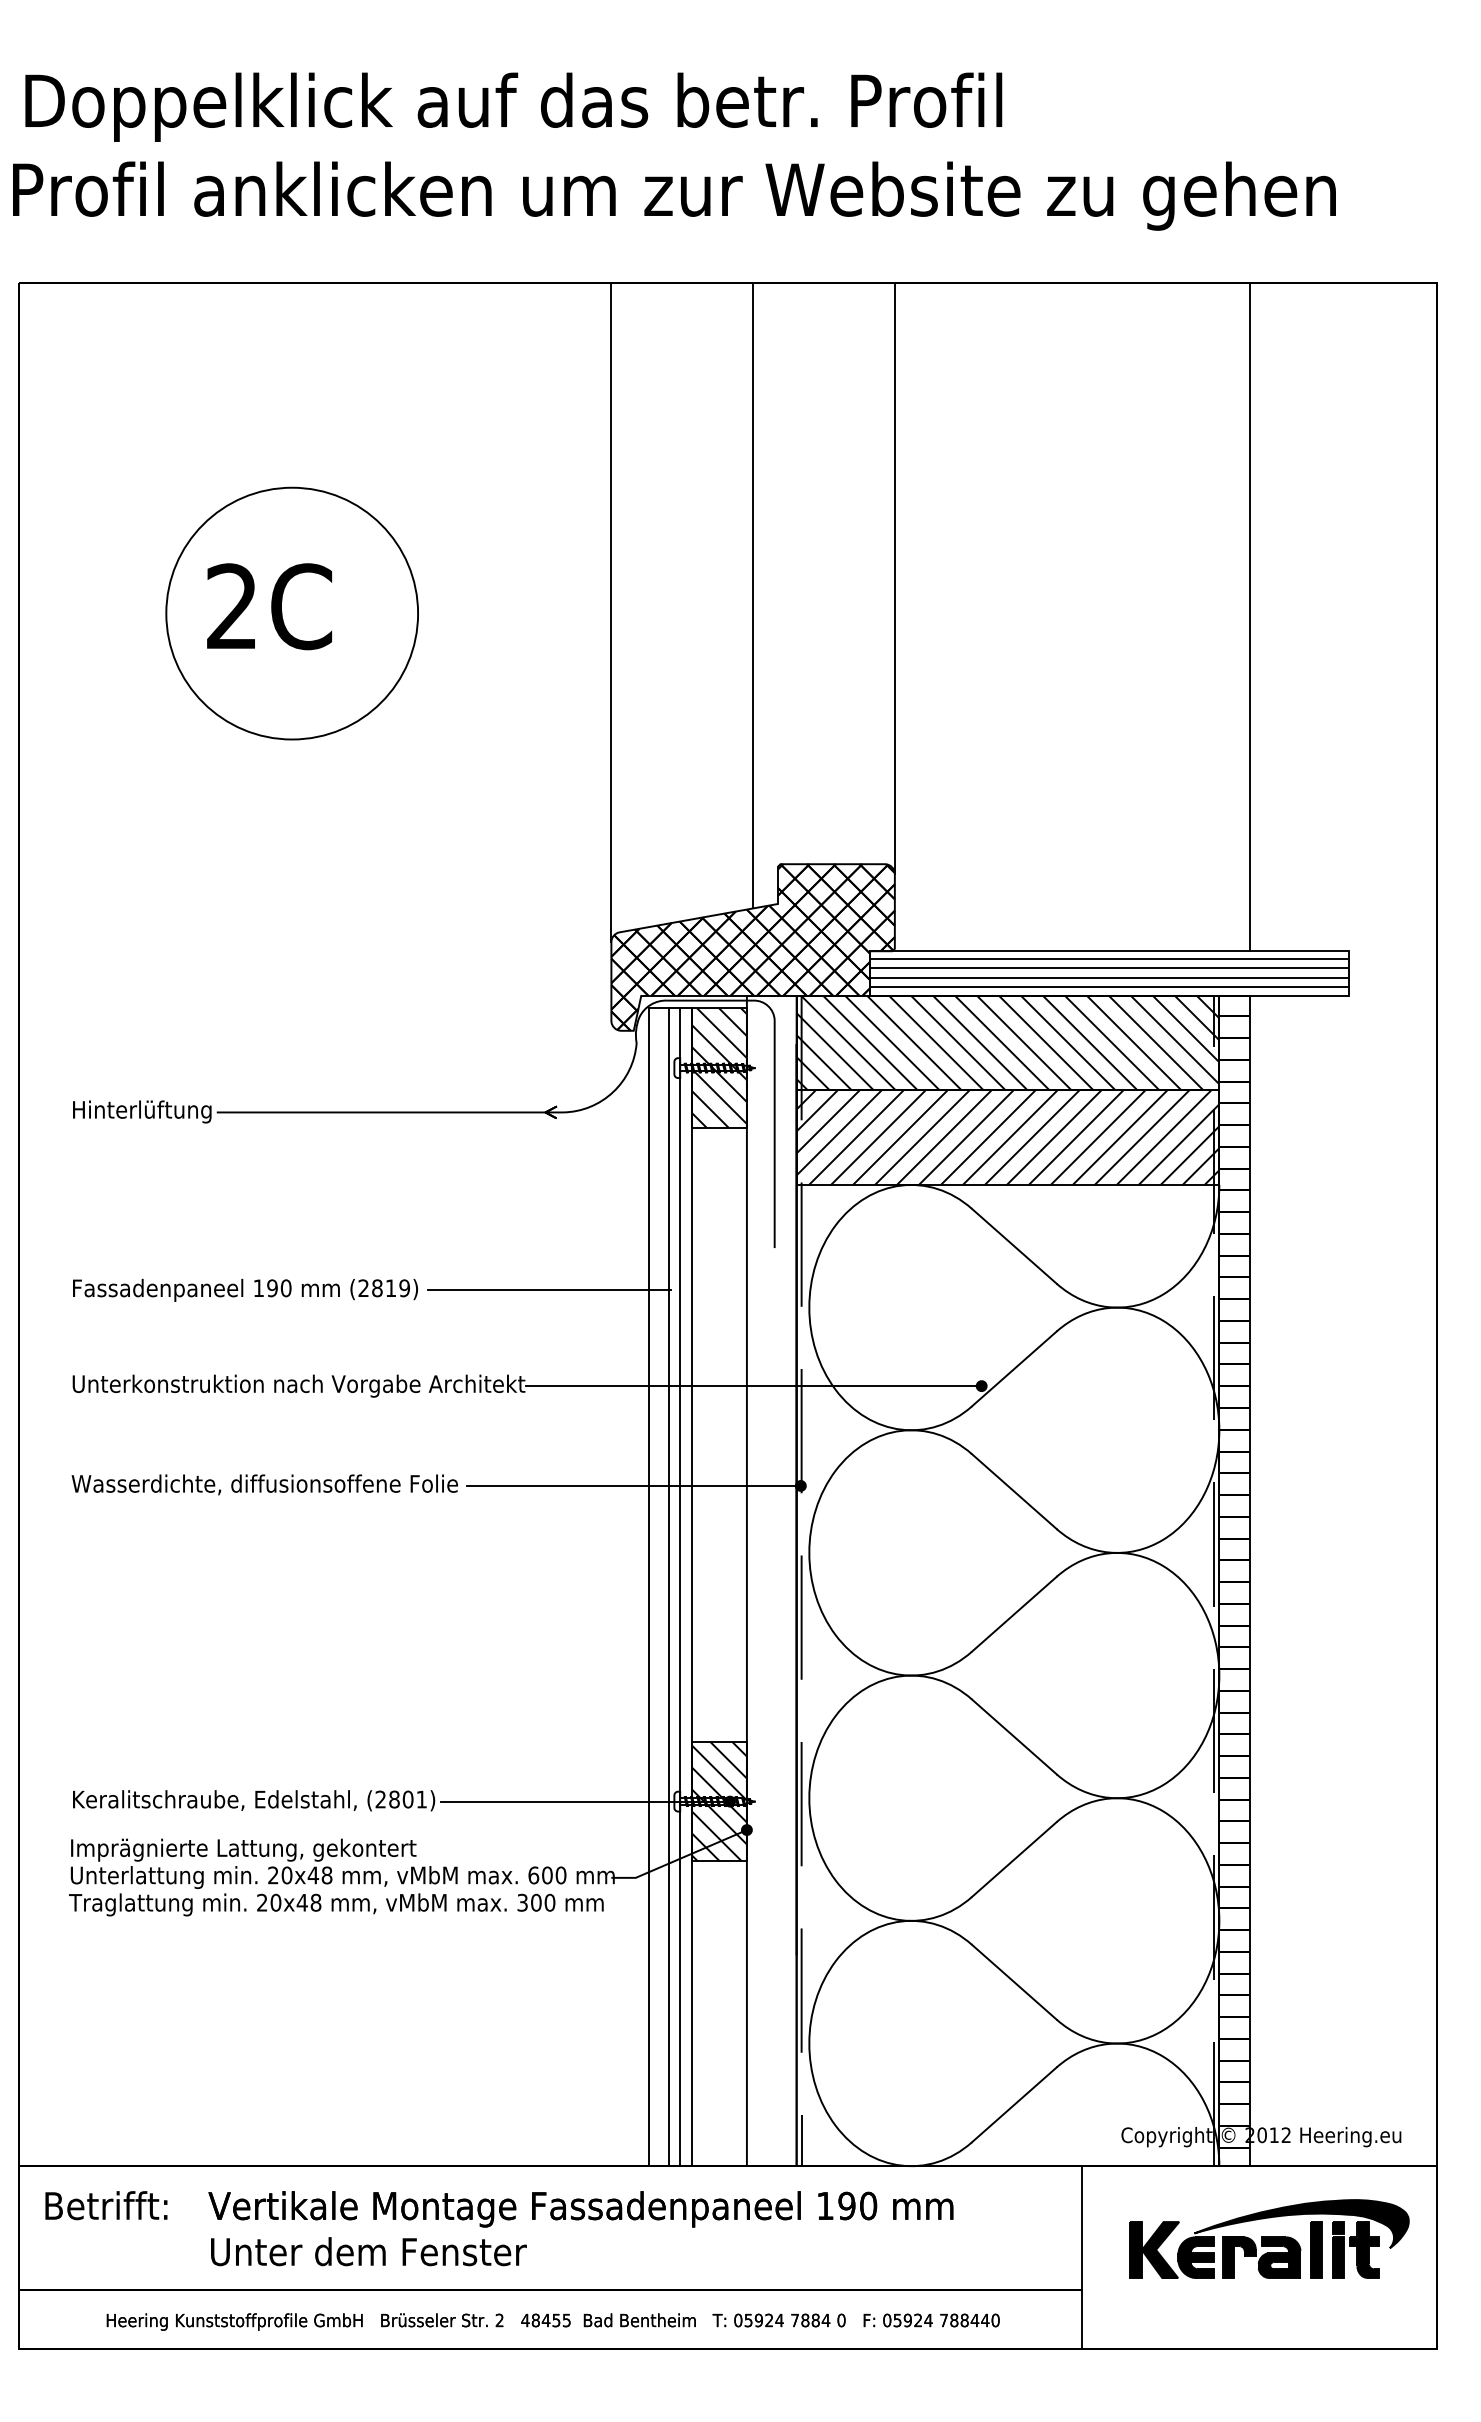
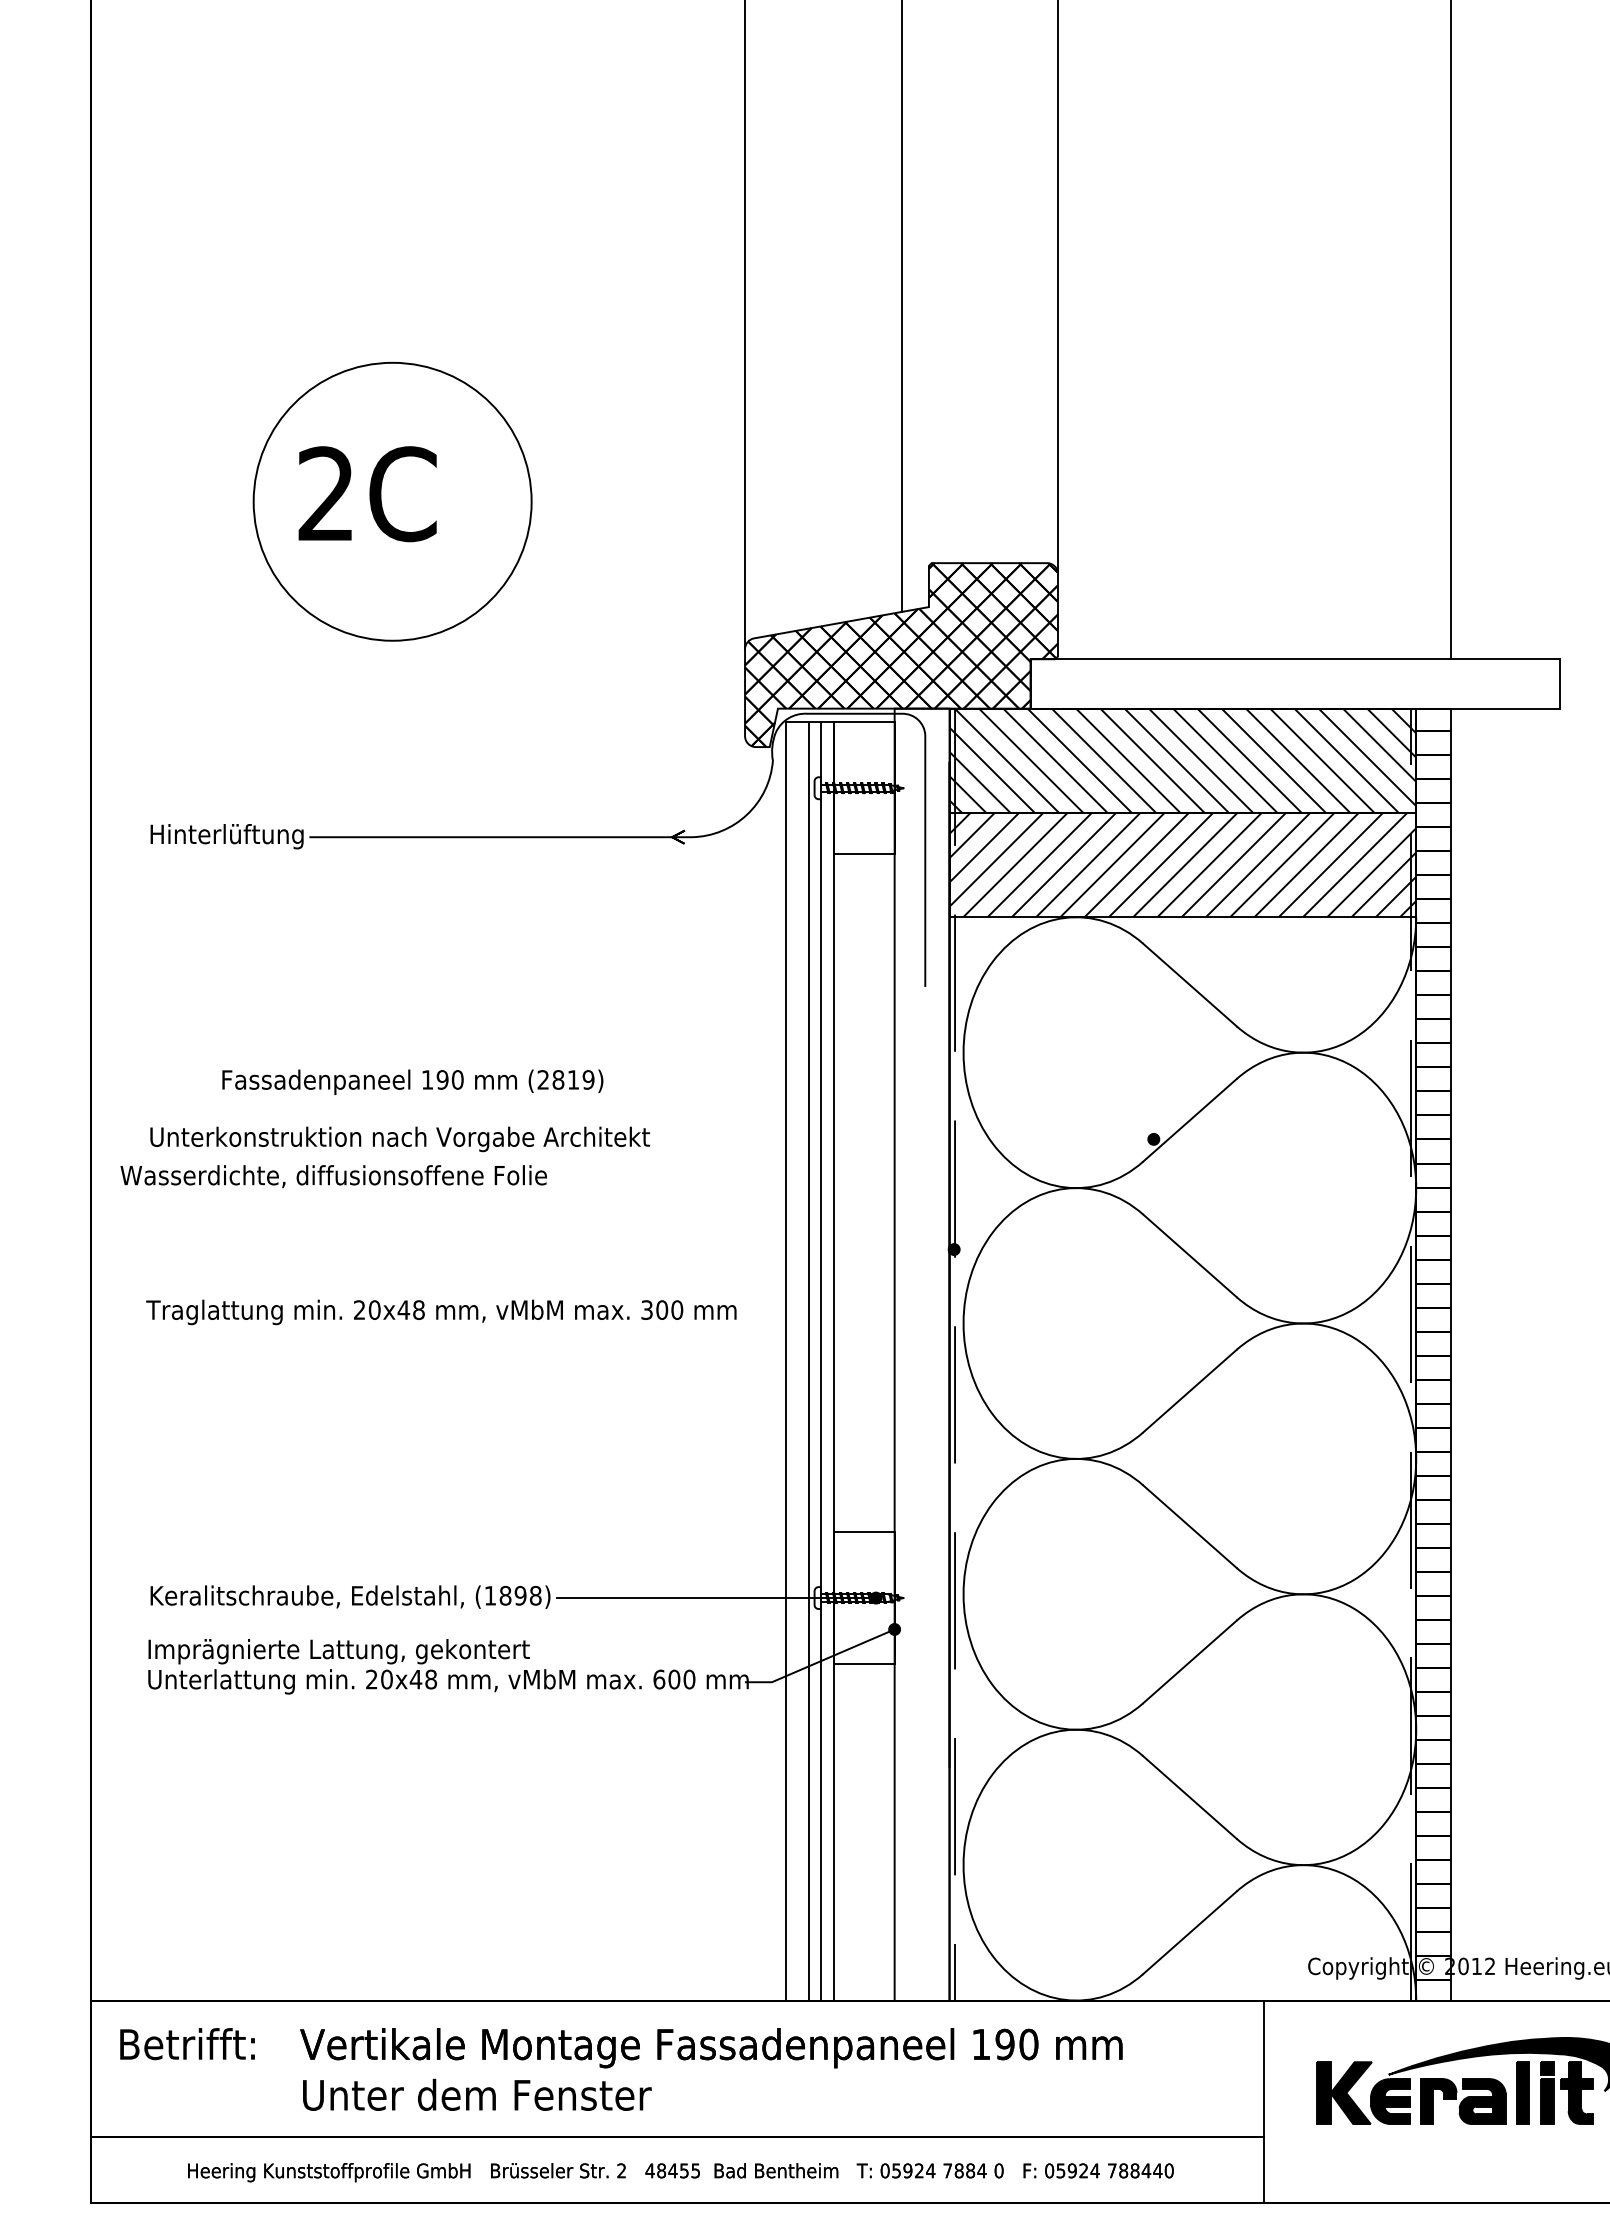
part: (291, 613) -> (391, 501), moved
hatch: (1109, 972) -> (1294, 682), removed
hatch: (719, 1067) -> (864, 787), removed
text: (245, 1290) -> (412, 1082), moved
line: (549, 1290) -> (676, 1033), removed
line: (753, 1386) -> (901, 1139), removed
text: (264, 1484) -> (333, 1176), moved
line: (633, 1485) -> (769, 1249), removed
text: (401, 1799) -> (513, 1595), (2801) -> (1898)
hatch: (719, 1801) -> (864, 1597), removed
text: (336, 1904) -> (441, 1311), moved

